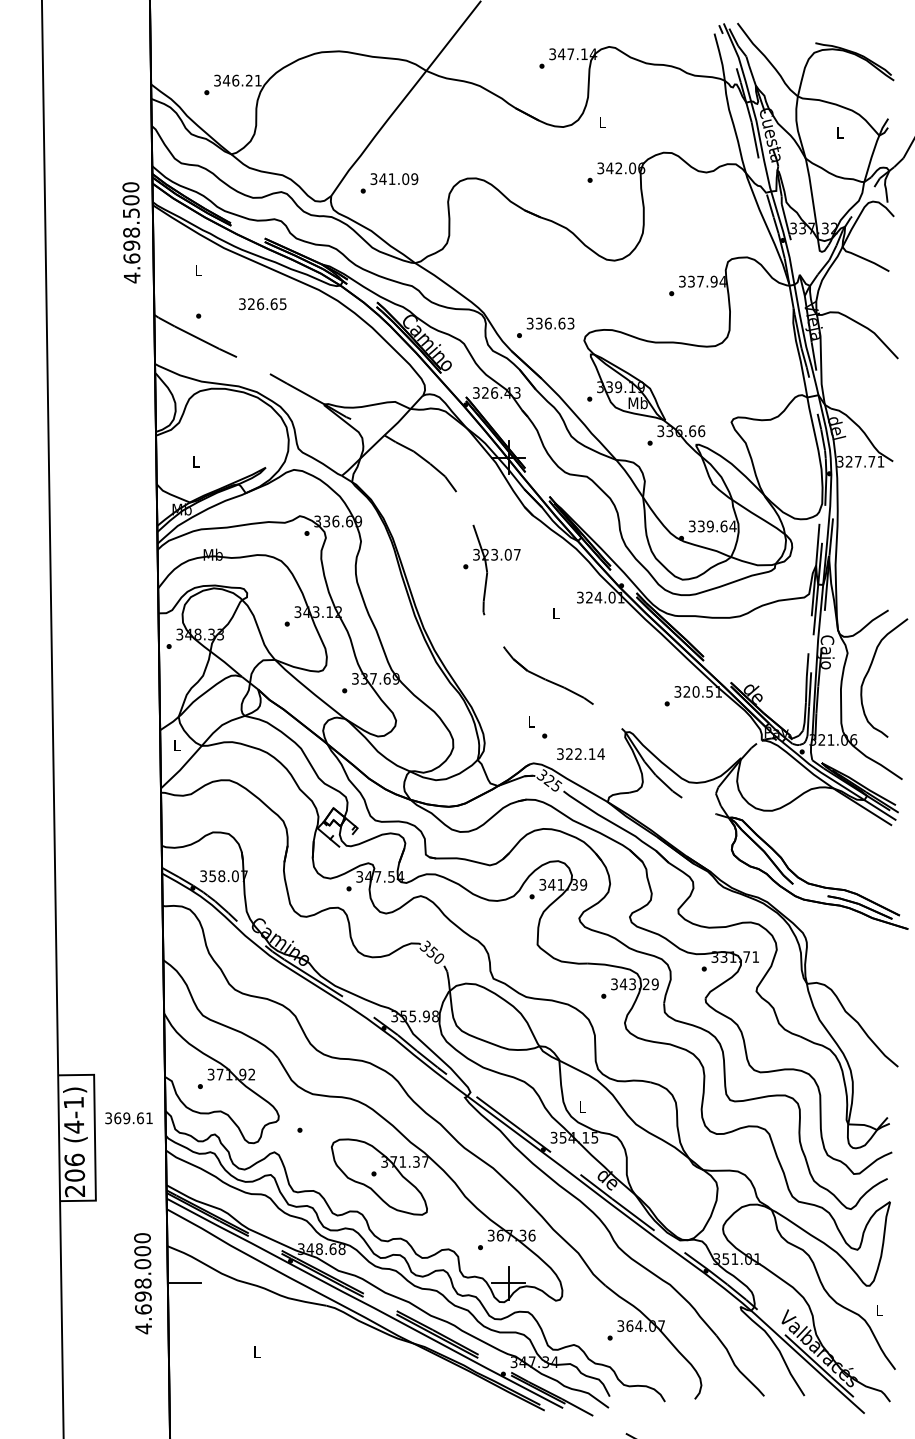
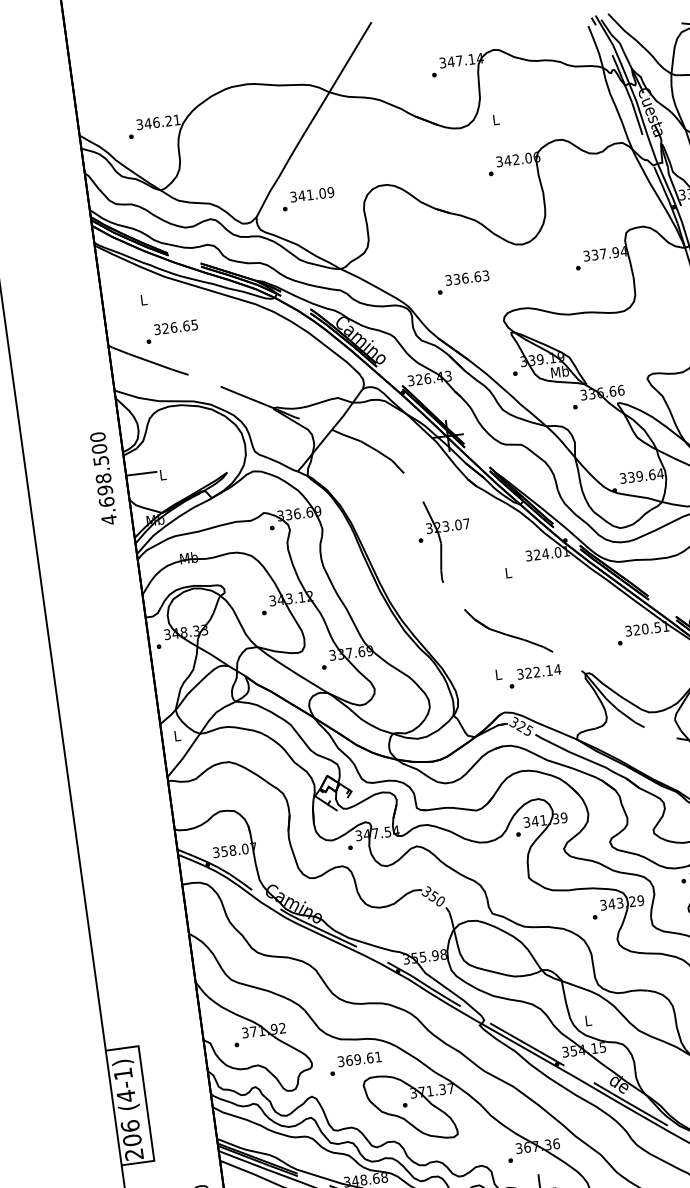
text: (131, 232) -> (103, 478), moved
text: (262, 304) -> (175, 327), moved
text: (545, 327) -> (463, 282), moved
line: (172, 457) -> (140, 473), added
text: (580, 753) -> (538, 671), moved
text: (128, 1118) -> (359, 1059), moved

